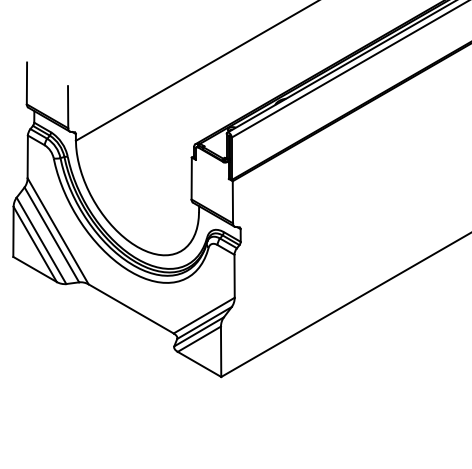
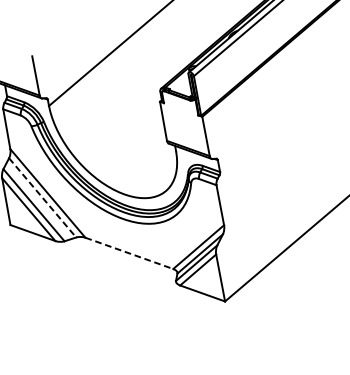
line: (51, 234) -> (42, 197), solid -> dashed
line: (131, 309) -> (129, 253), solid -> dashed

